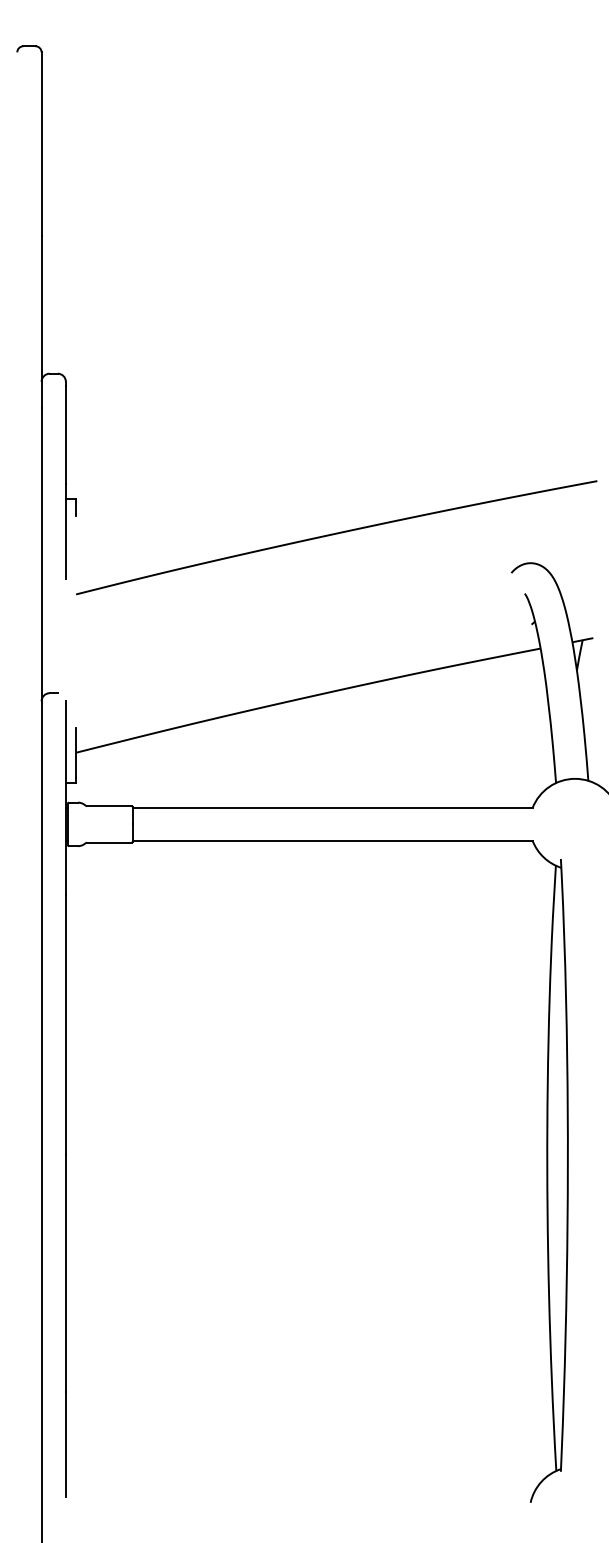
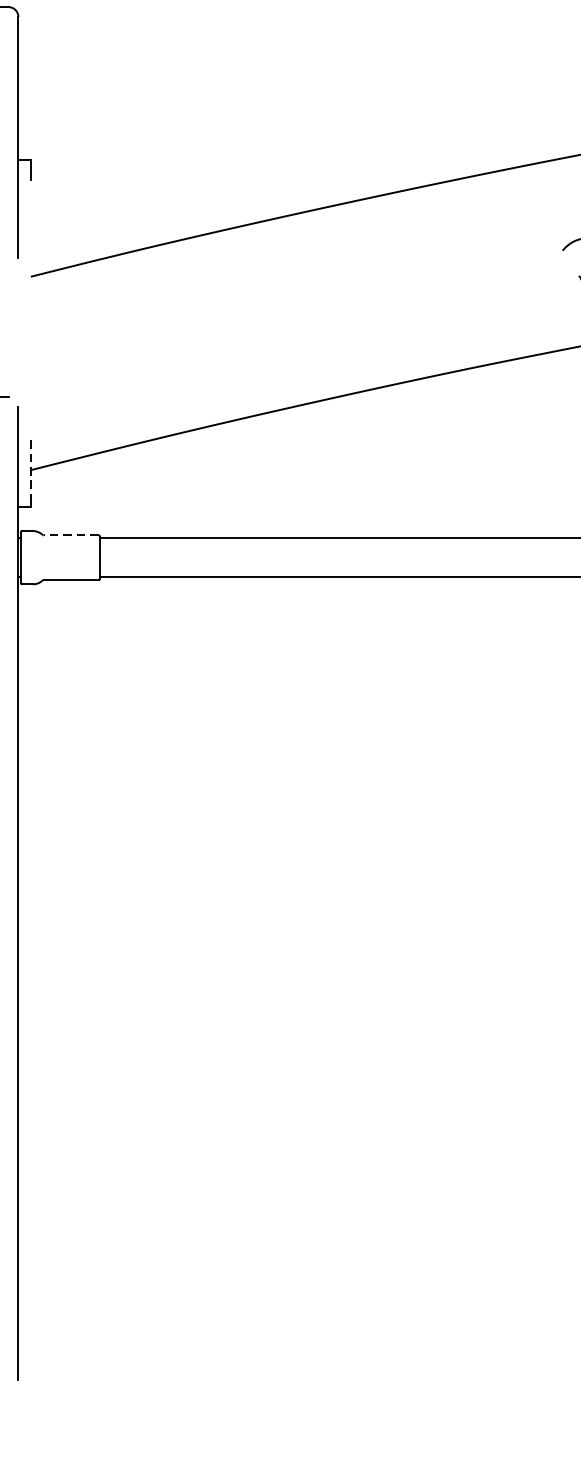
line: (76, 753) -> (31, 471), solid -> dashed
line: (109, 806) -> (71, 535), solid -> dashed

